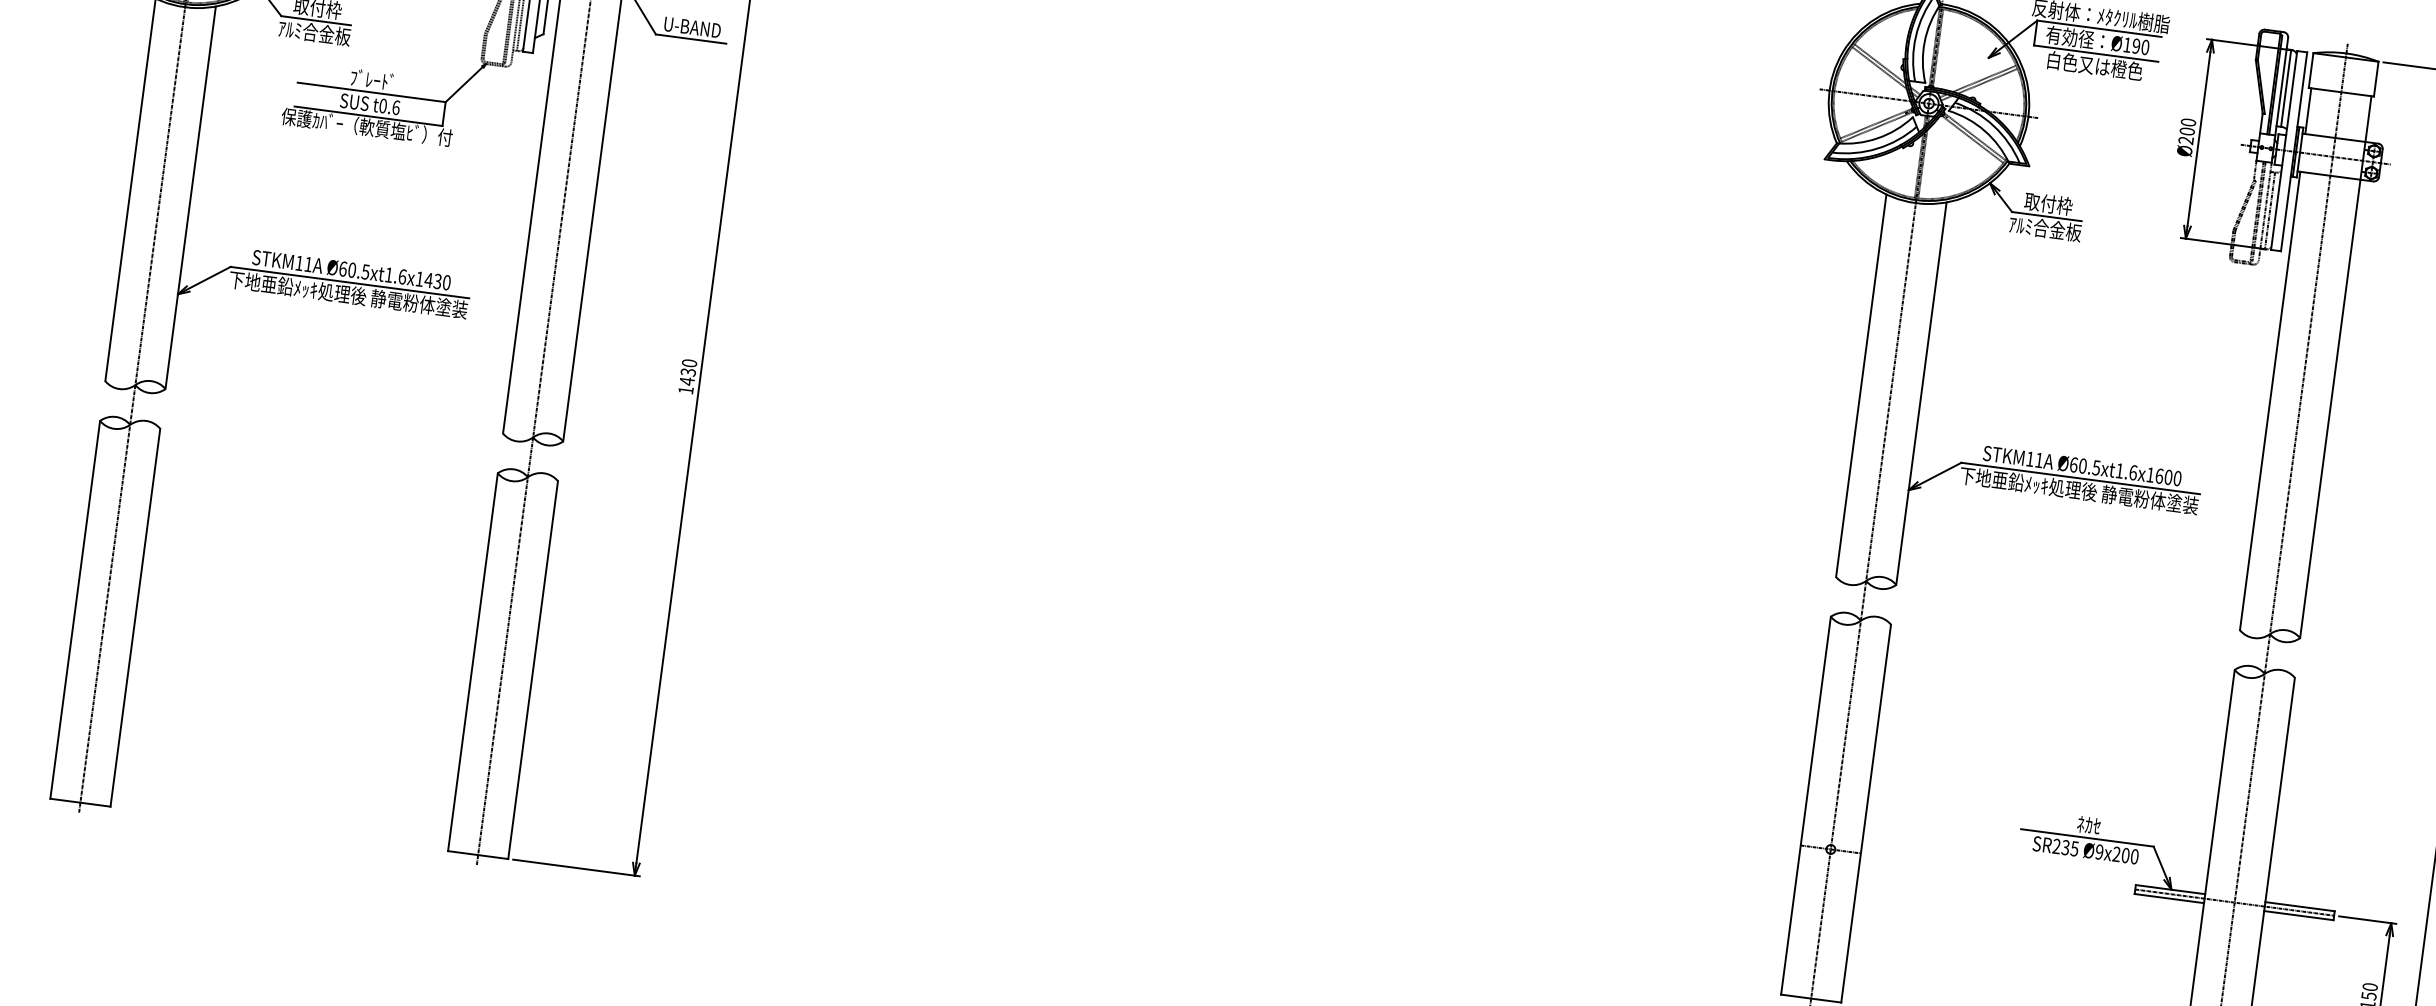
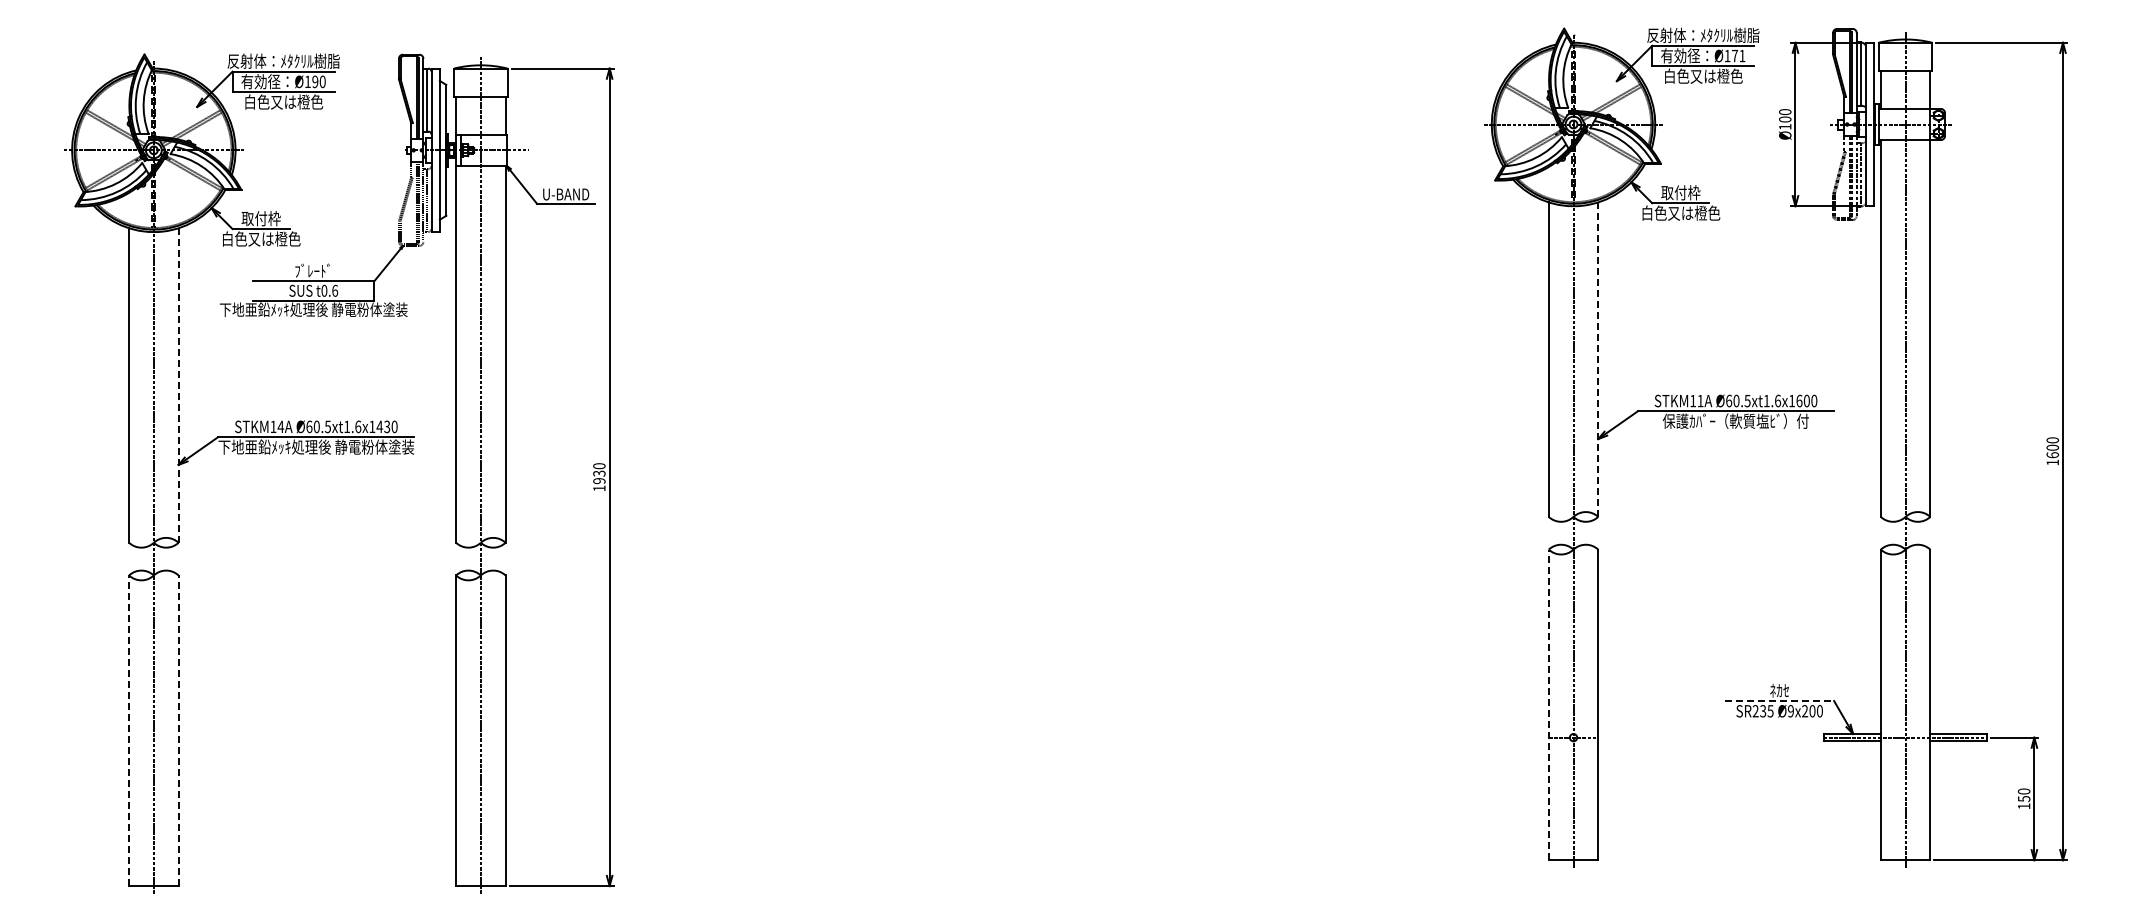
text: (315, 32) -> (261, 238), ｱﾙﾐ合金板 -> 白色又は橙色
text: (2140, 46) -> (1738, 55), Ø190 -> Ø171
text: (366, 126) -> (313, 309), 保護ｶﾊﾞｰ（軟質塩ﾋﾞ）付 -> 下地亜鉛ﾒｯｷ処理後 静電粉体塗装
text: (2186, 140) -> (1785, 126), Ø200 -> Ø100
line: (190, 197) -> (178, 385), solid -> dashed
text: (2046, 228) -> (1681, 212), ｱﾙﾐ合金板 -> 白色又は橙色
text: (308, 263) -> (280, 426), STKM11A -> STKM14A
text: (687, 380) -> (599, 480), 1430 -> 1930
line: (1921, 393) -> (1598, 359), solid -> dashed
text: (2078, 489) -> (1735, 420), 下地亜鉛ﾒｯｷ処理後 静電粉体塗装 -> 保護ｶﾊﾞｰ（軟質塩ﾋﾞ）付
line: (75, 609) -> (129, 730), solid -> dashed
line: (135, 617) -> (178, 730), solid -> dashed
line: (1805, 805) -> (1548, 704), solid -> dashed
line: (2087, 838) -> (1779, 701), solid -> dashed

